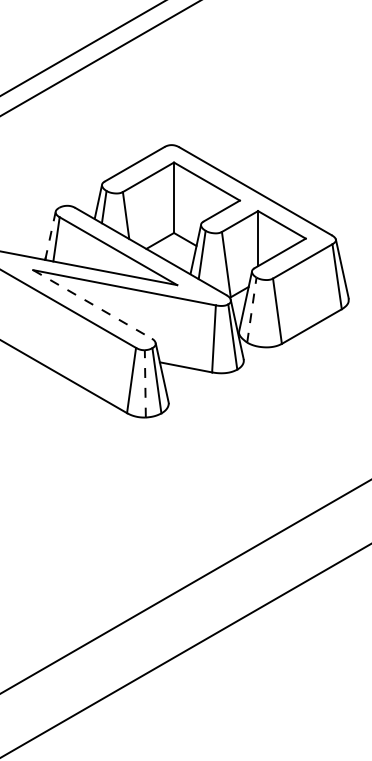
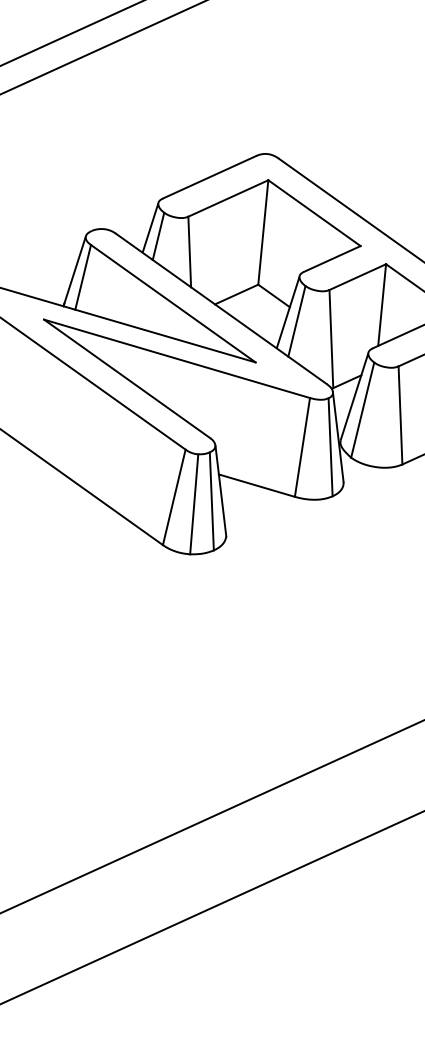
line: (50, 235) -> (74, 270), dashed -> solid
line: (92, 304) -> (127, 379), dashed -> solid
line: (251, 310) -> (362, 410), dashed -> solid
line: (145, 383) -> (194, 503), dashed -> solid

